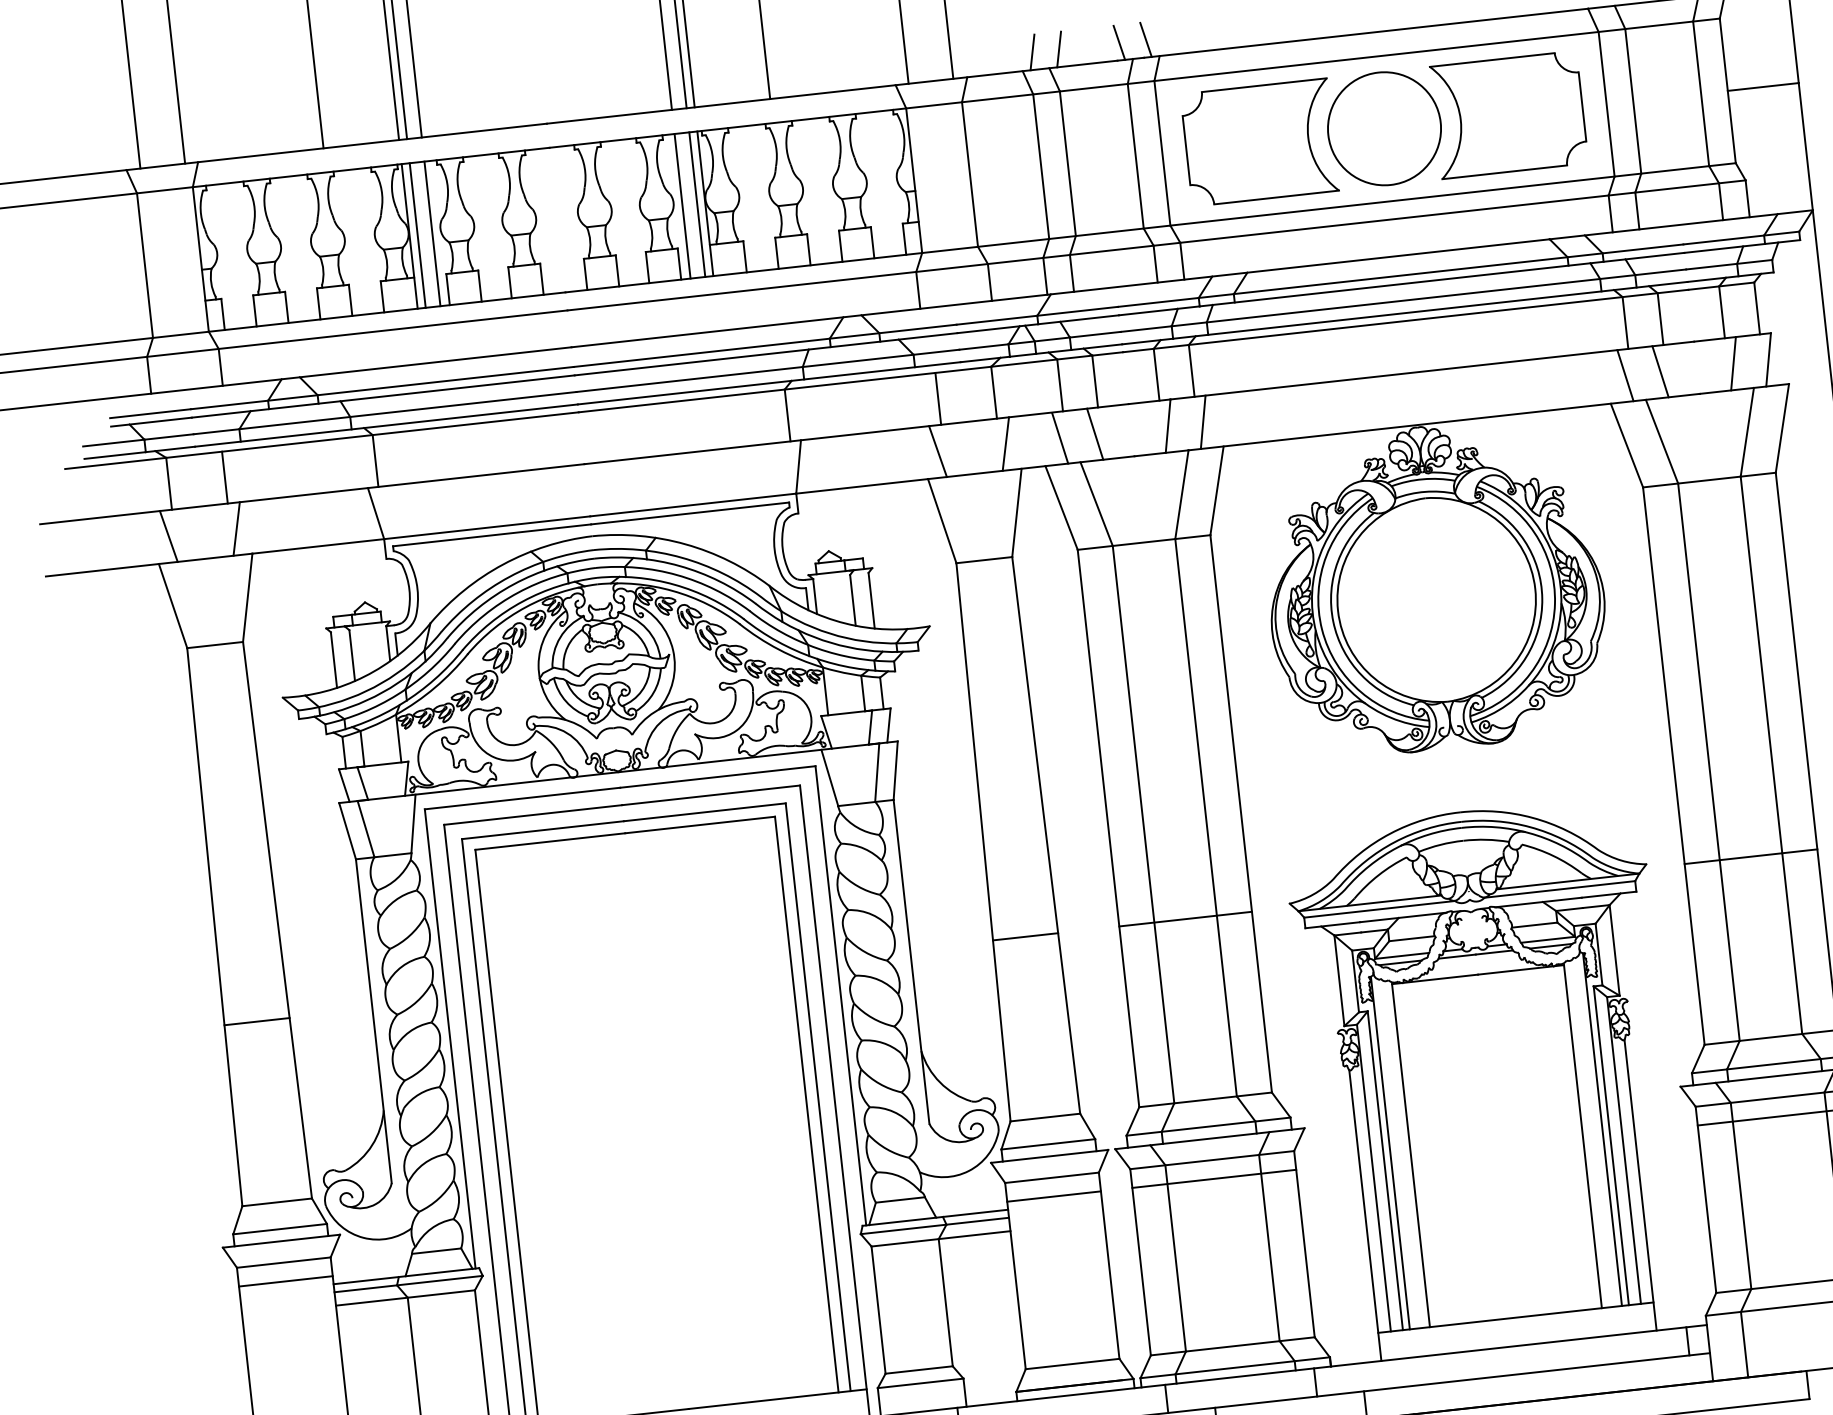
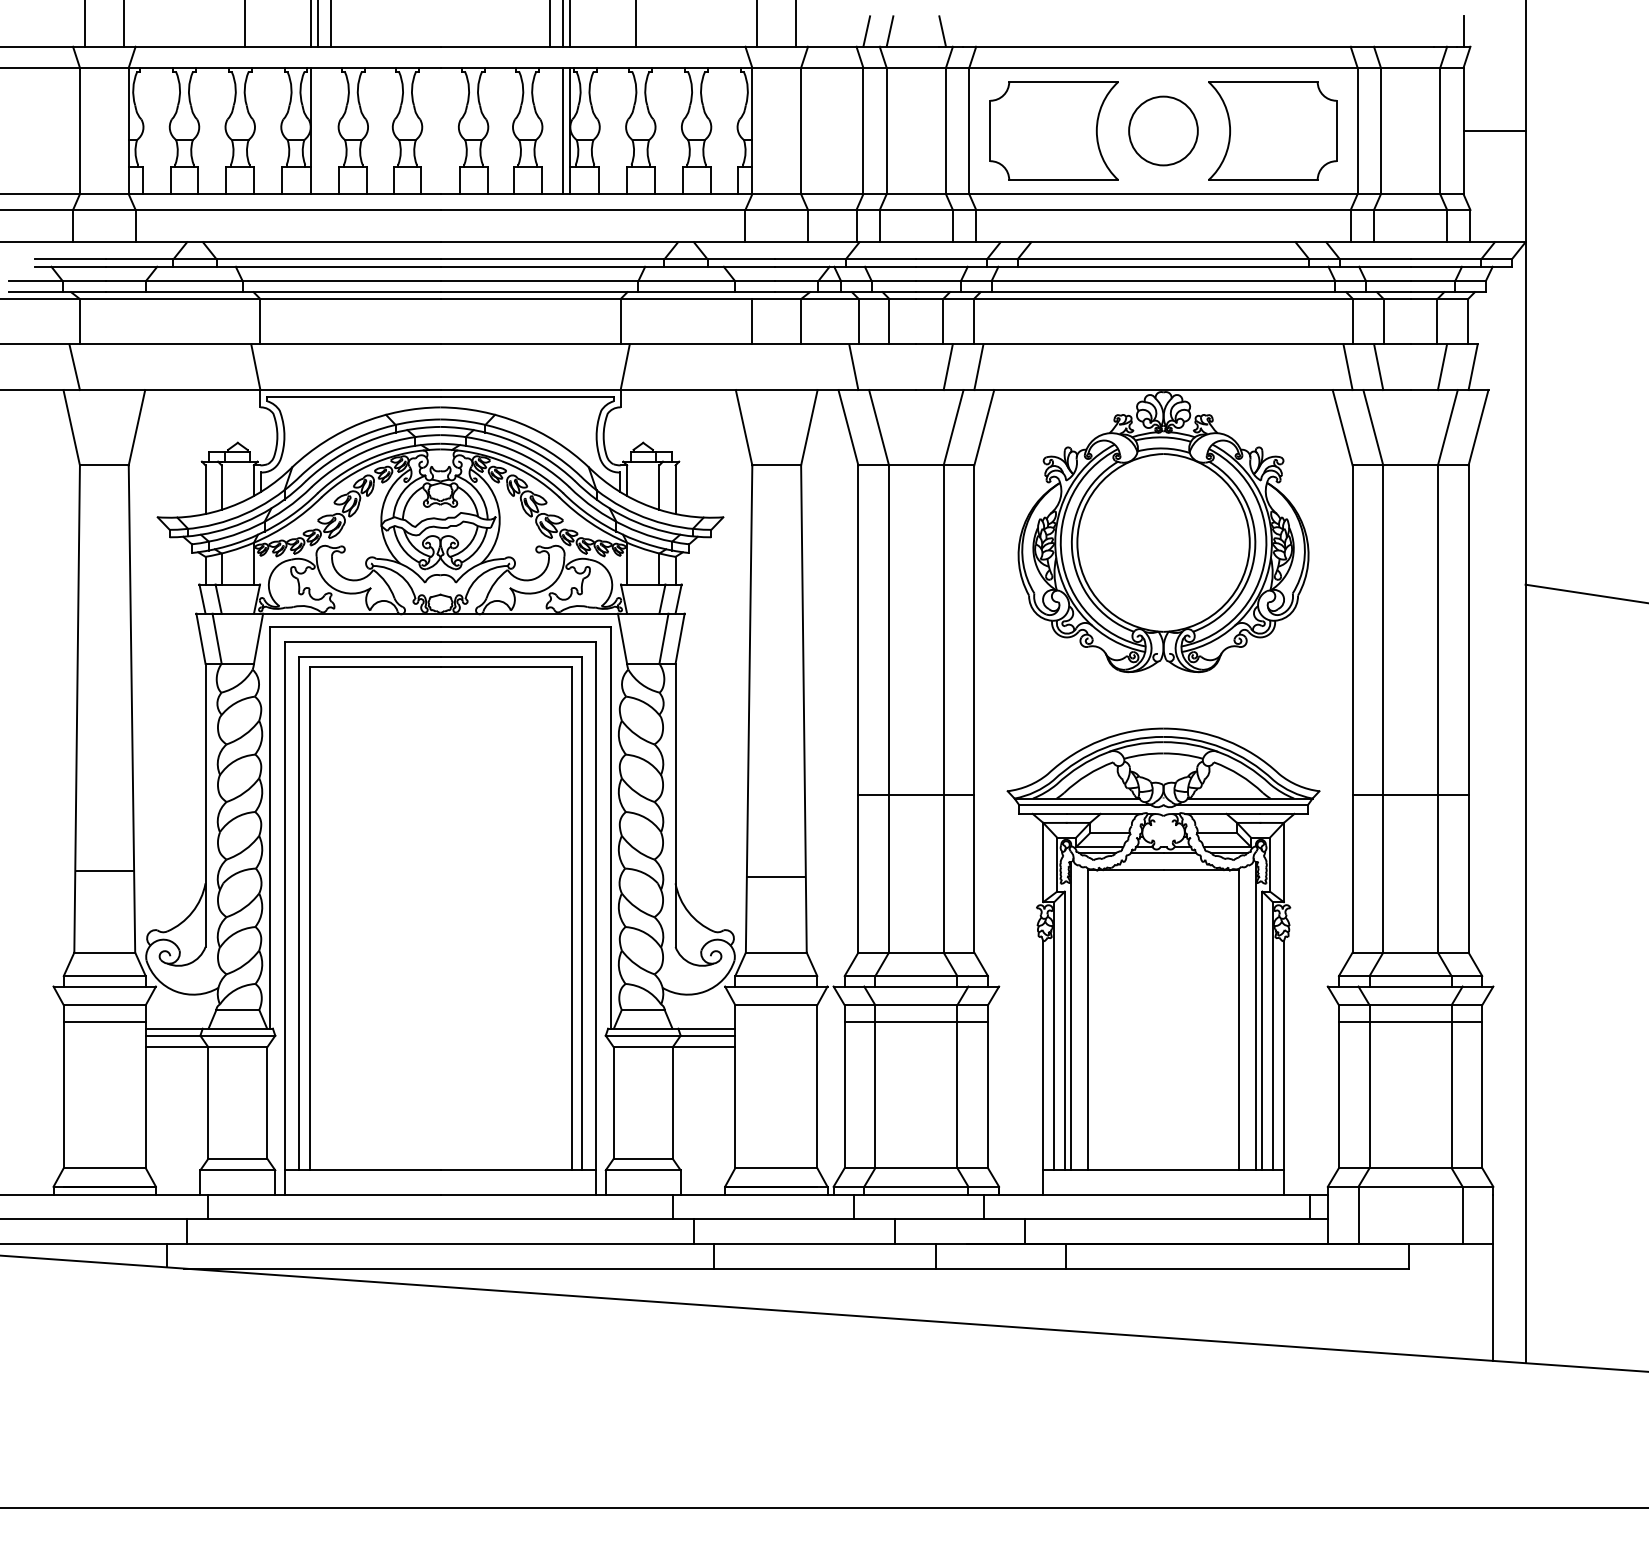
line: (1145, 39) -> (965, 31), removed
circle: (1384, 128) -> (1163, 130), size x0.7
line: (682, 205) -> (549, 130), removed
line: (432, 233) -> (331, 130), removed
line: (417, 234) -> (318, 130), removed
line: (1095, 434) -> (884, 367), removed
line: (1006, 444) -> (806, 367), removed
line: (937, 451) -> (746, 367), removed
line: (224, 477) -> (128, 321), removed
line: (236, 529) -> (133, 367), removed
line: (1024, 936) -> (775, 876), moved
line: (256, 1021) -> (104, 870), moved
line: (1054, 1196) -> (776, 1021), removed

